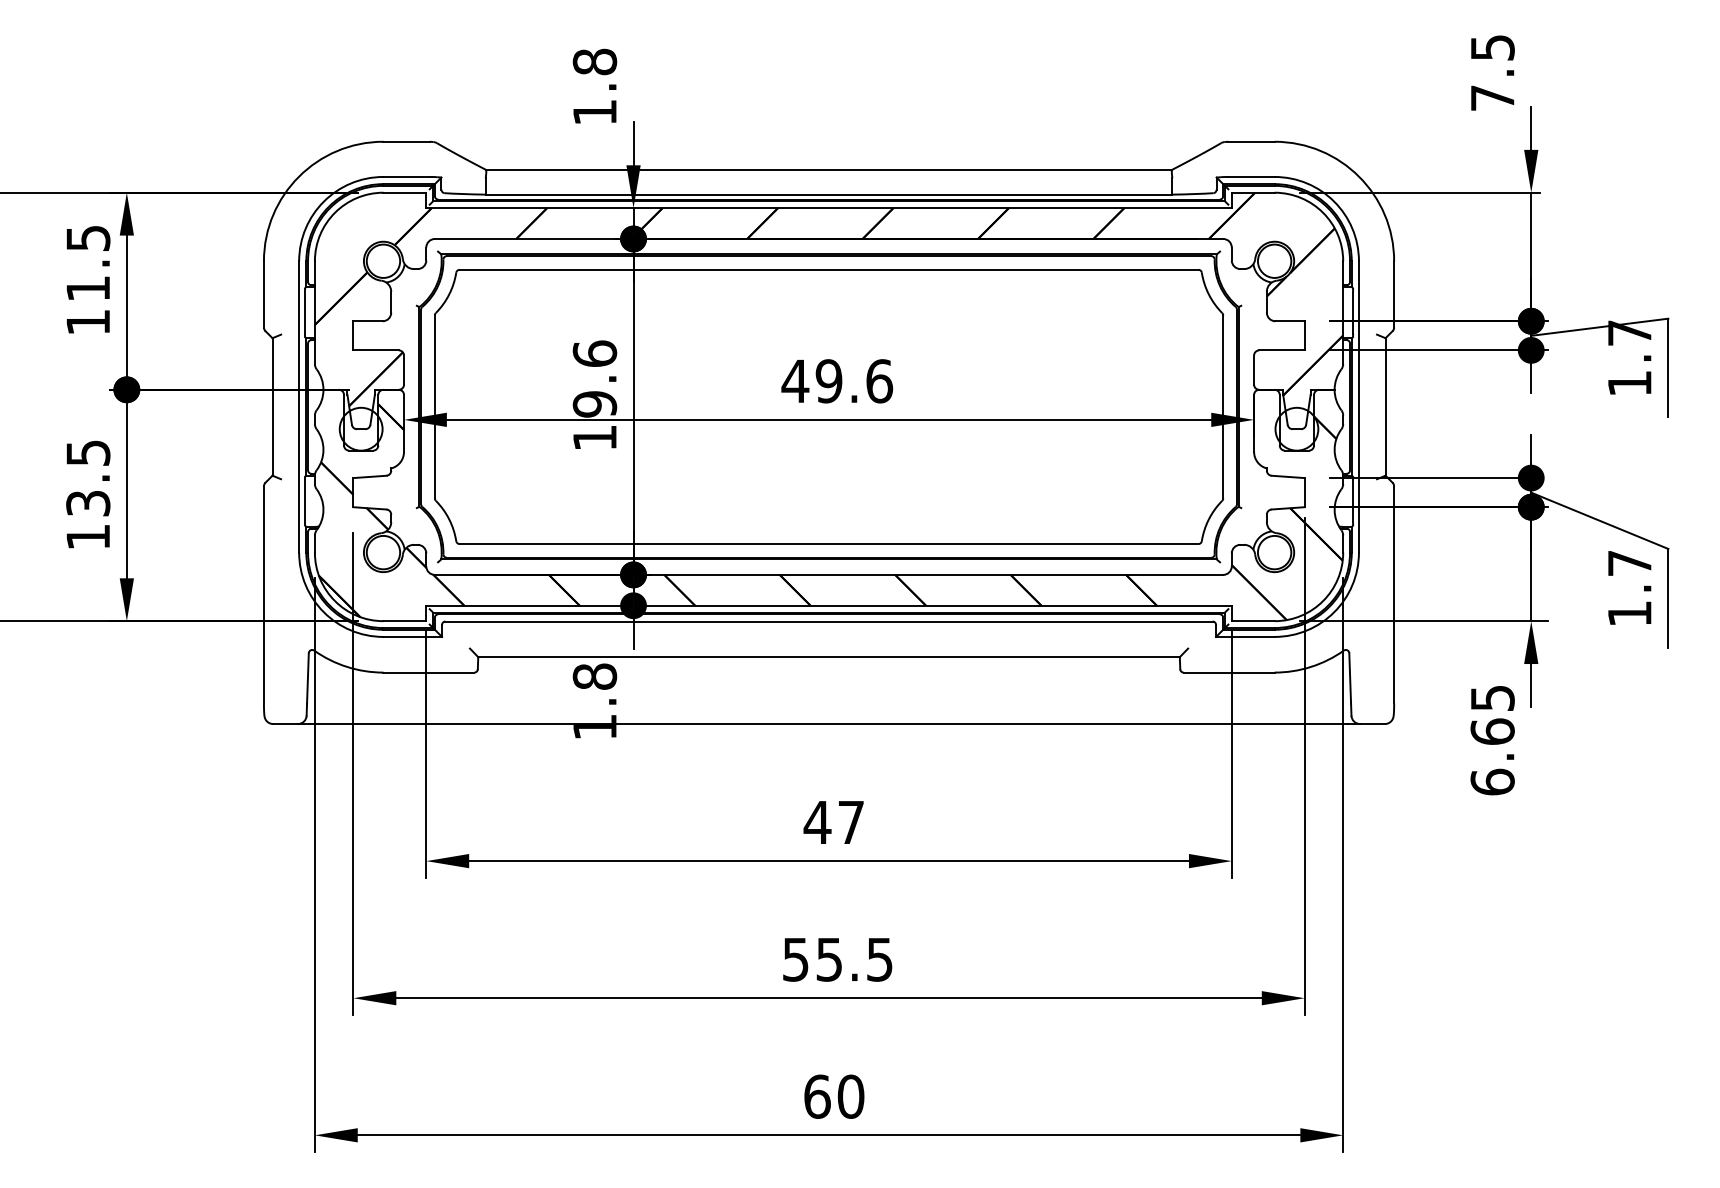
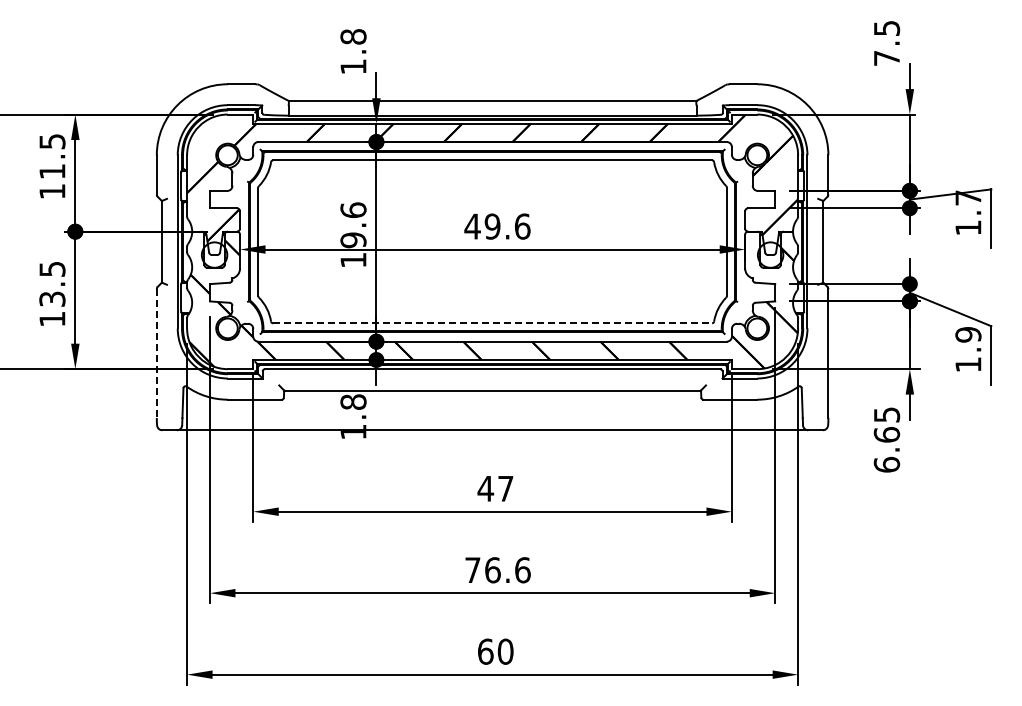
line: (828, 544) -> (492, 323), solid -> dashed
text: (1629, 562) -> (968, 334), 1.7 -> 1.9
line: (263, 596) -> (156, 354), solid -> dashed
text: (837, 960) -> (497, 570), 55.5 -> 76.6

